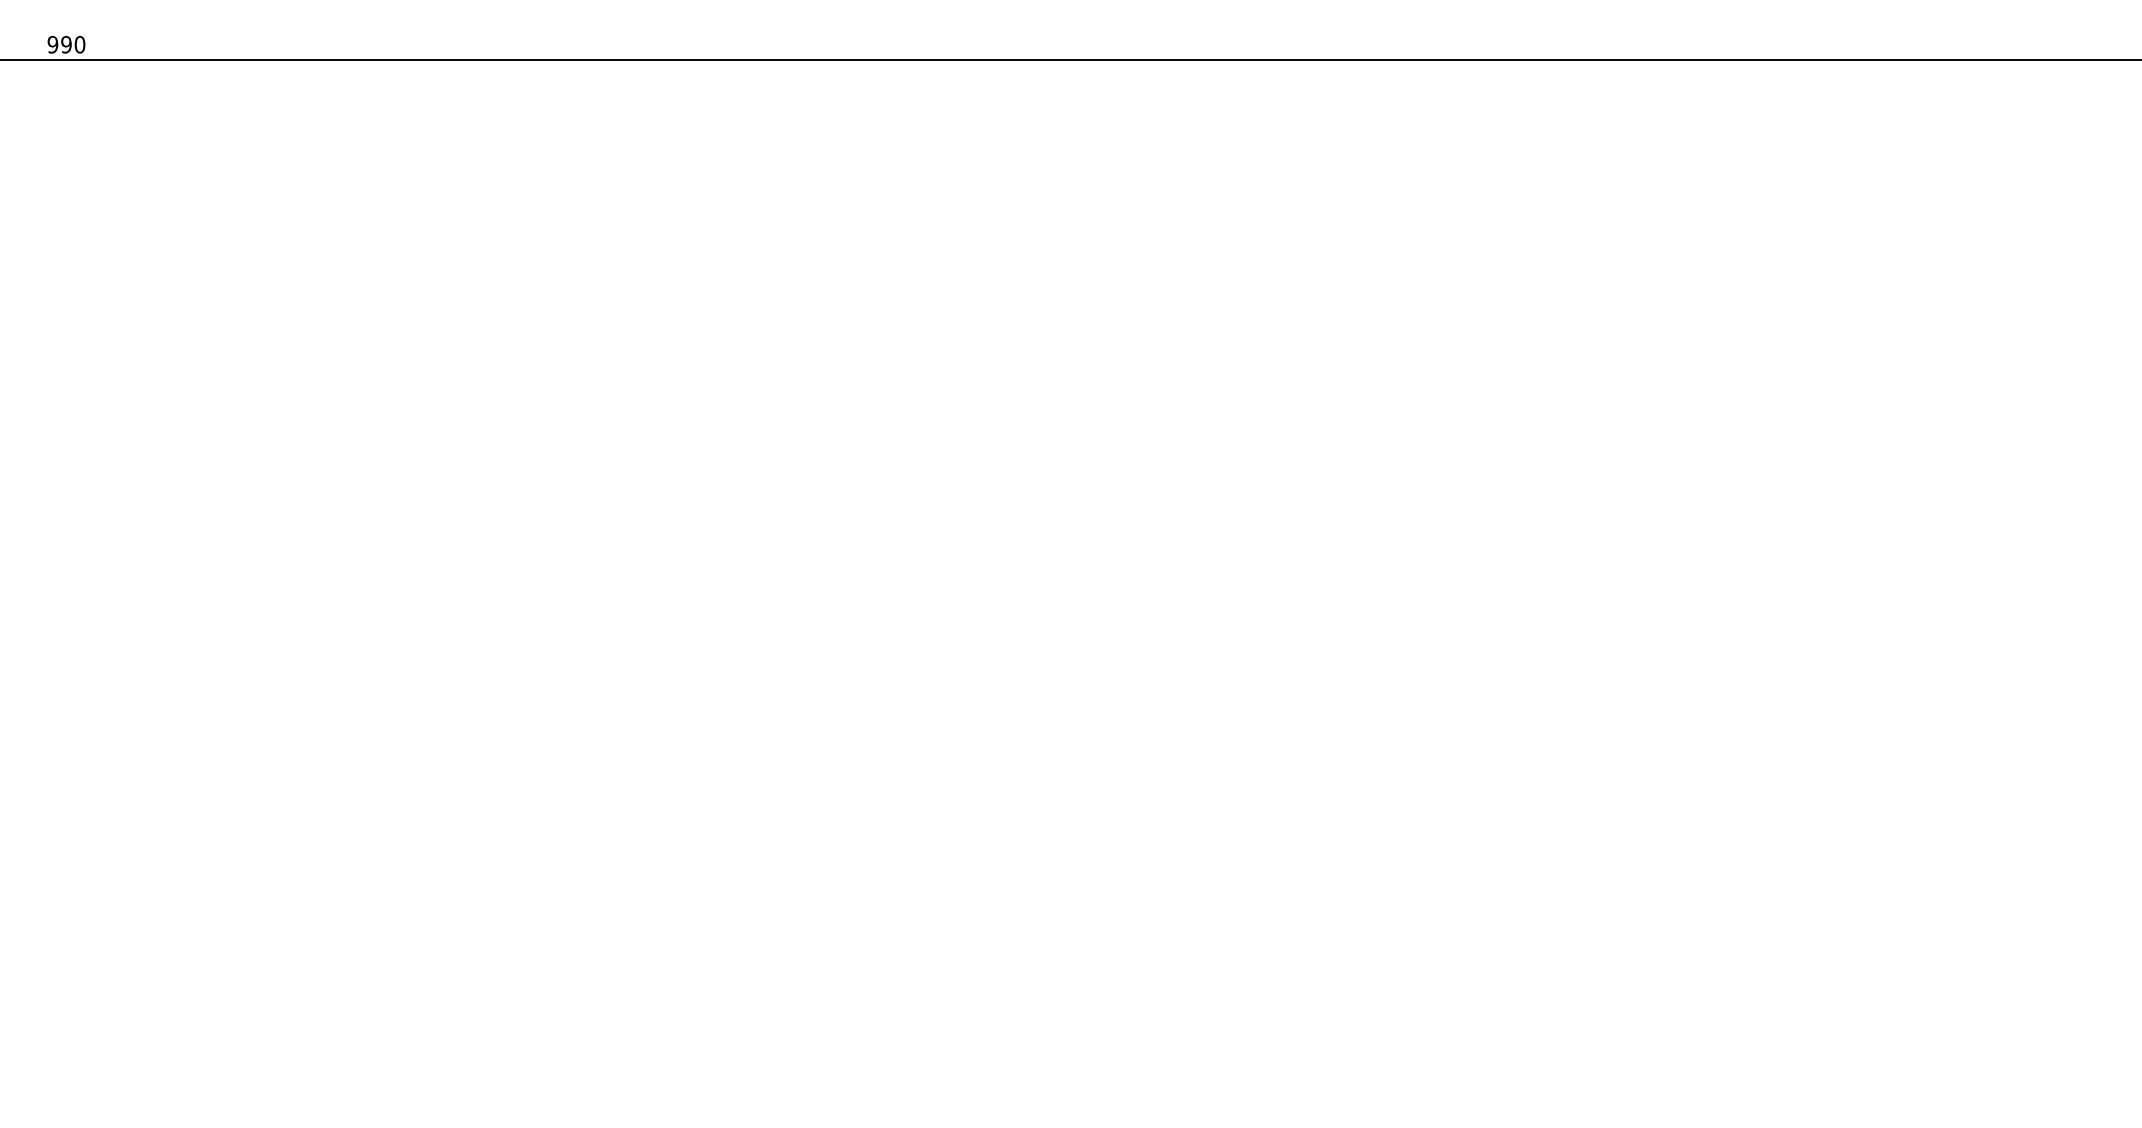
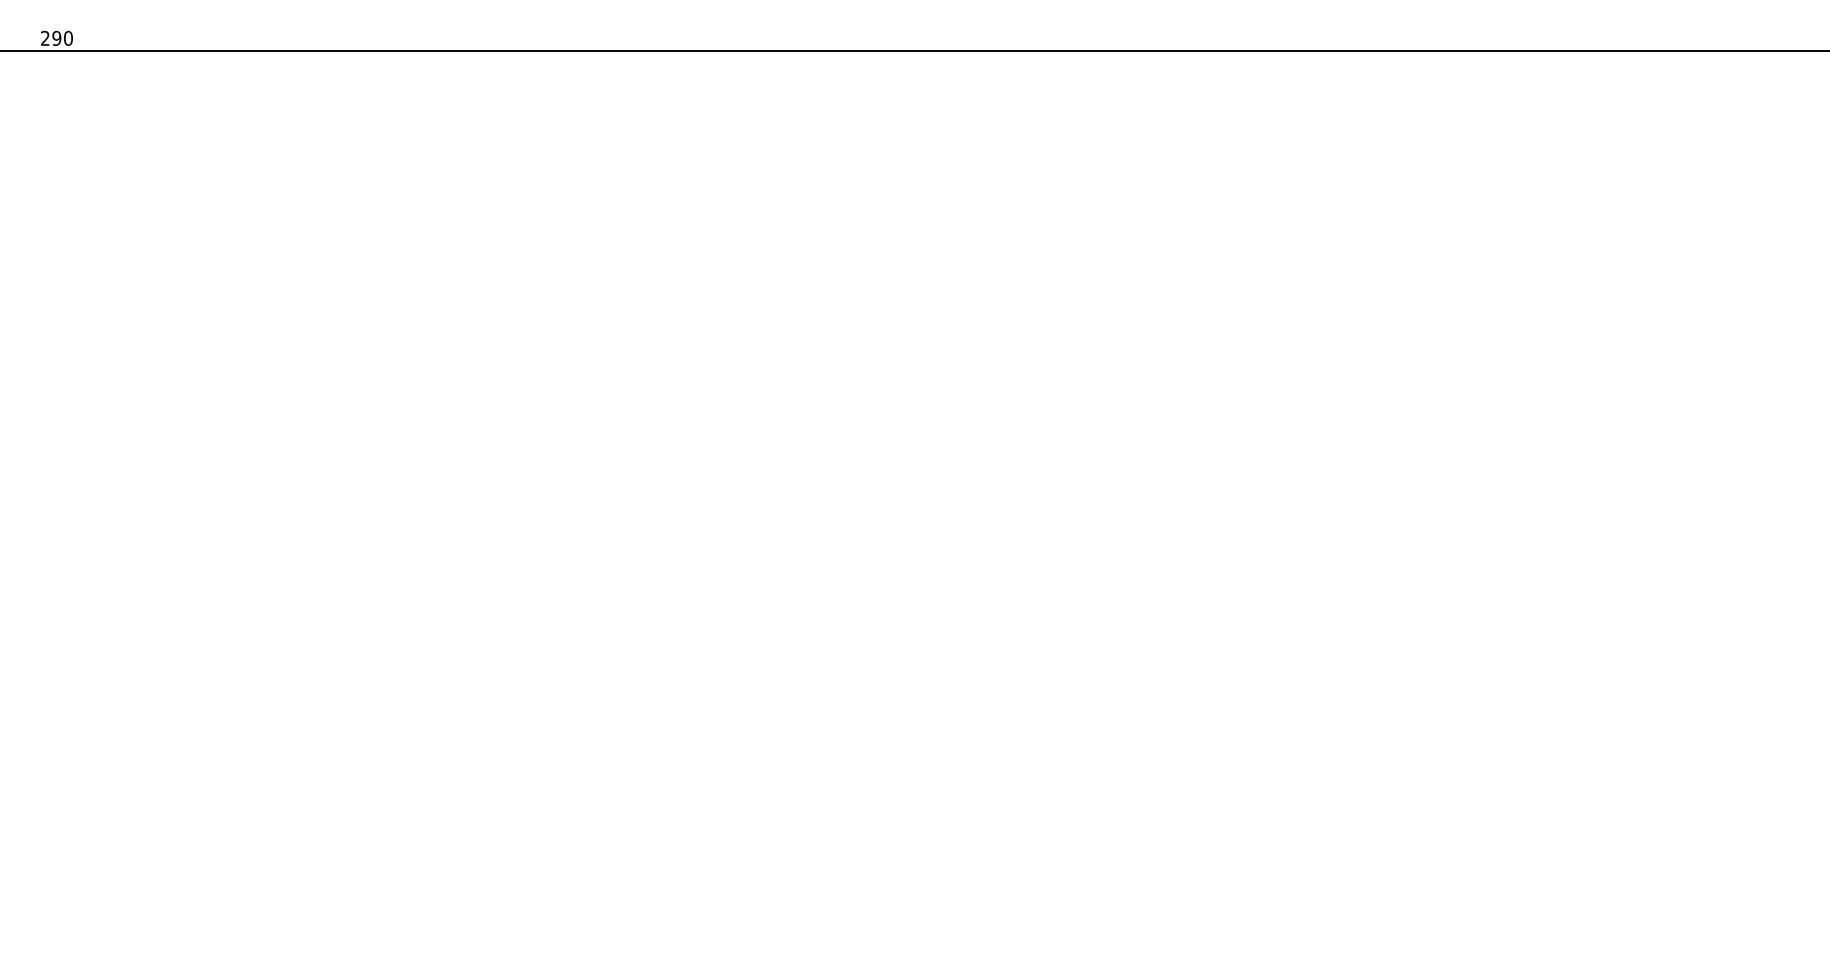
text: (51, 44) -> (44, 38), 990 -> 290

